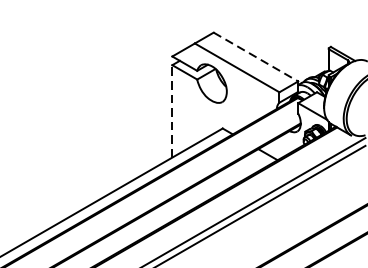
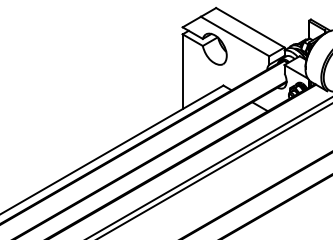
line: (256, 57) -> (250, 28), dashed -> solid
line: (172, 111) -> (182, 71), dashed -> solid

